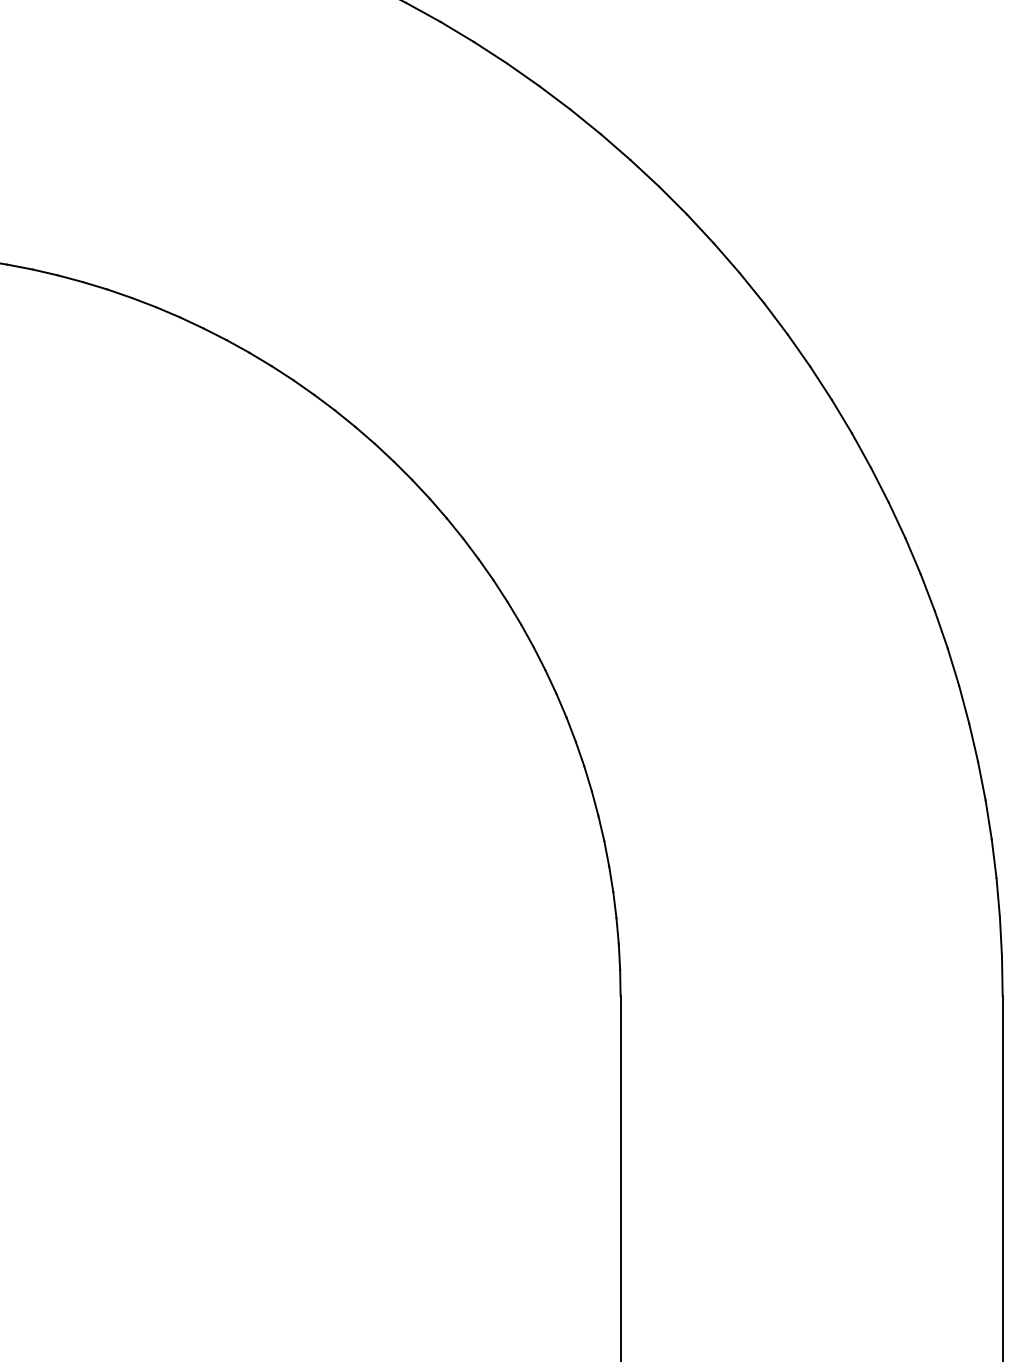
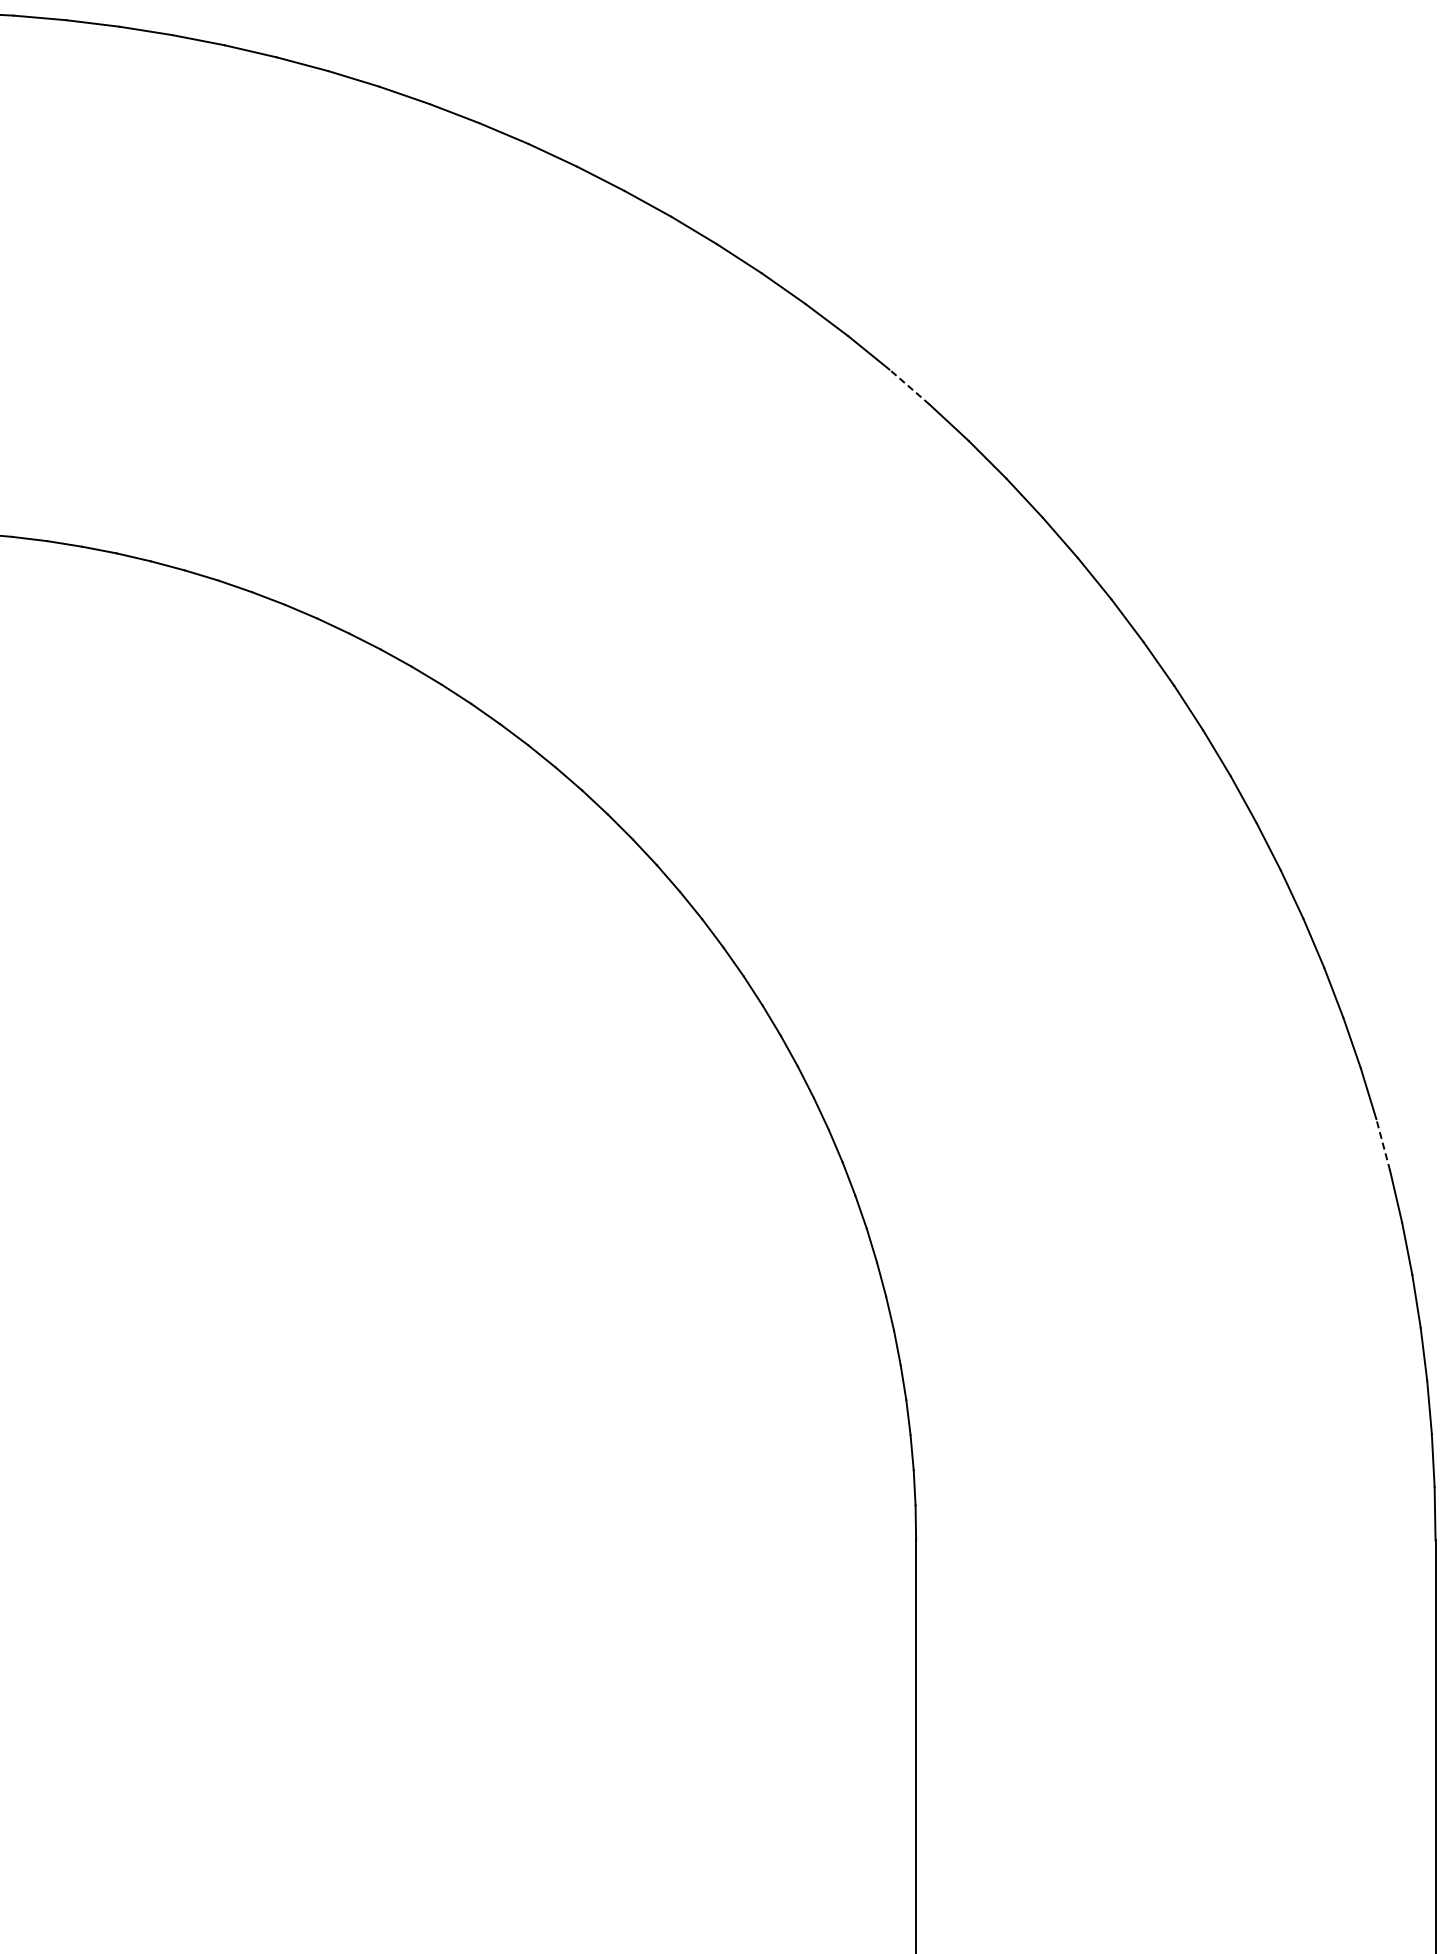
line: (615, 147) -> (909, 387), solid -> dashed
line: (964, 704) -> (1383, 1144), solid -> dashed

